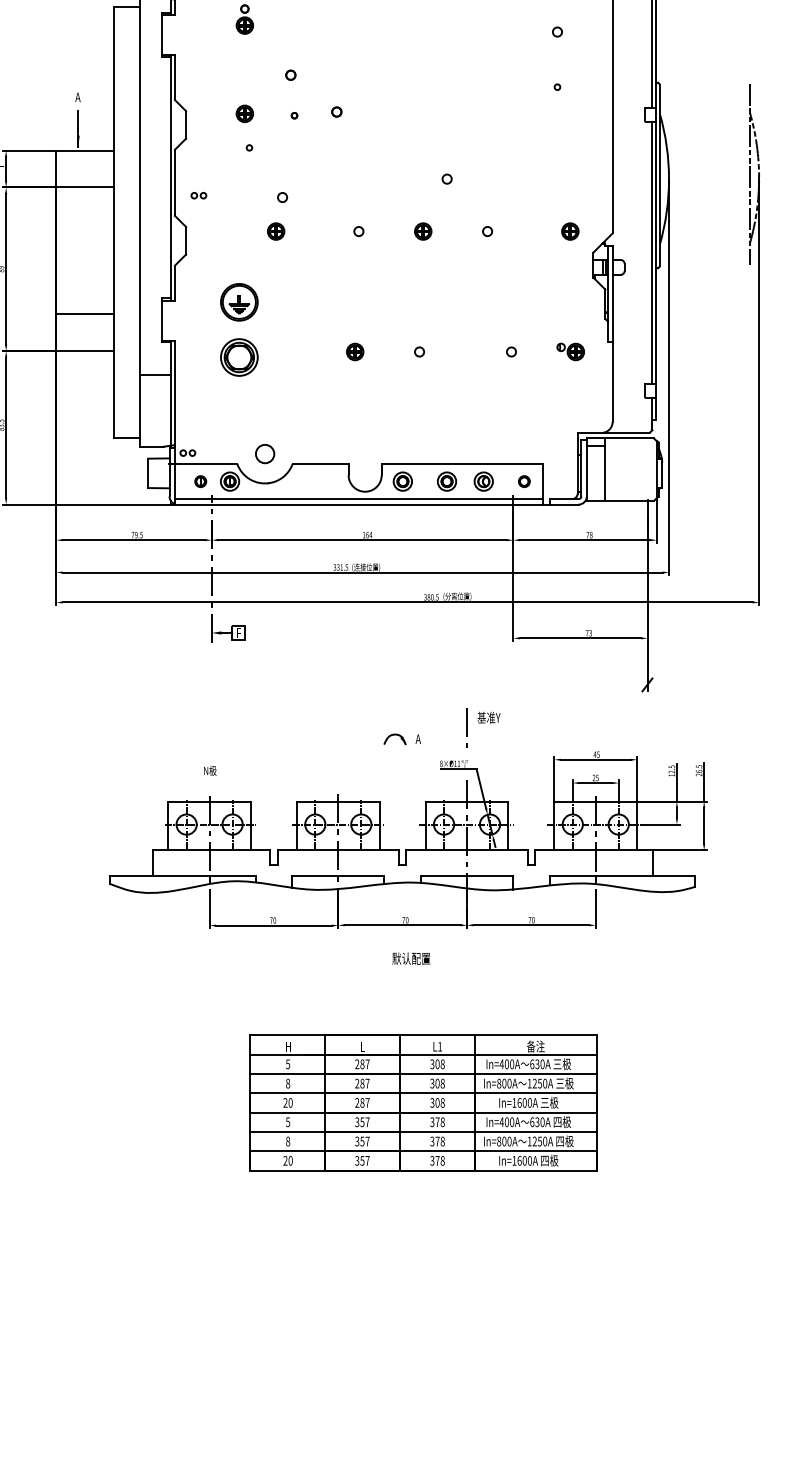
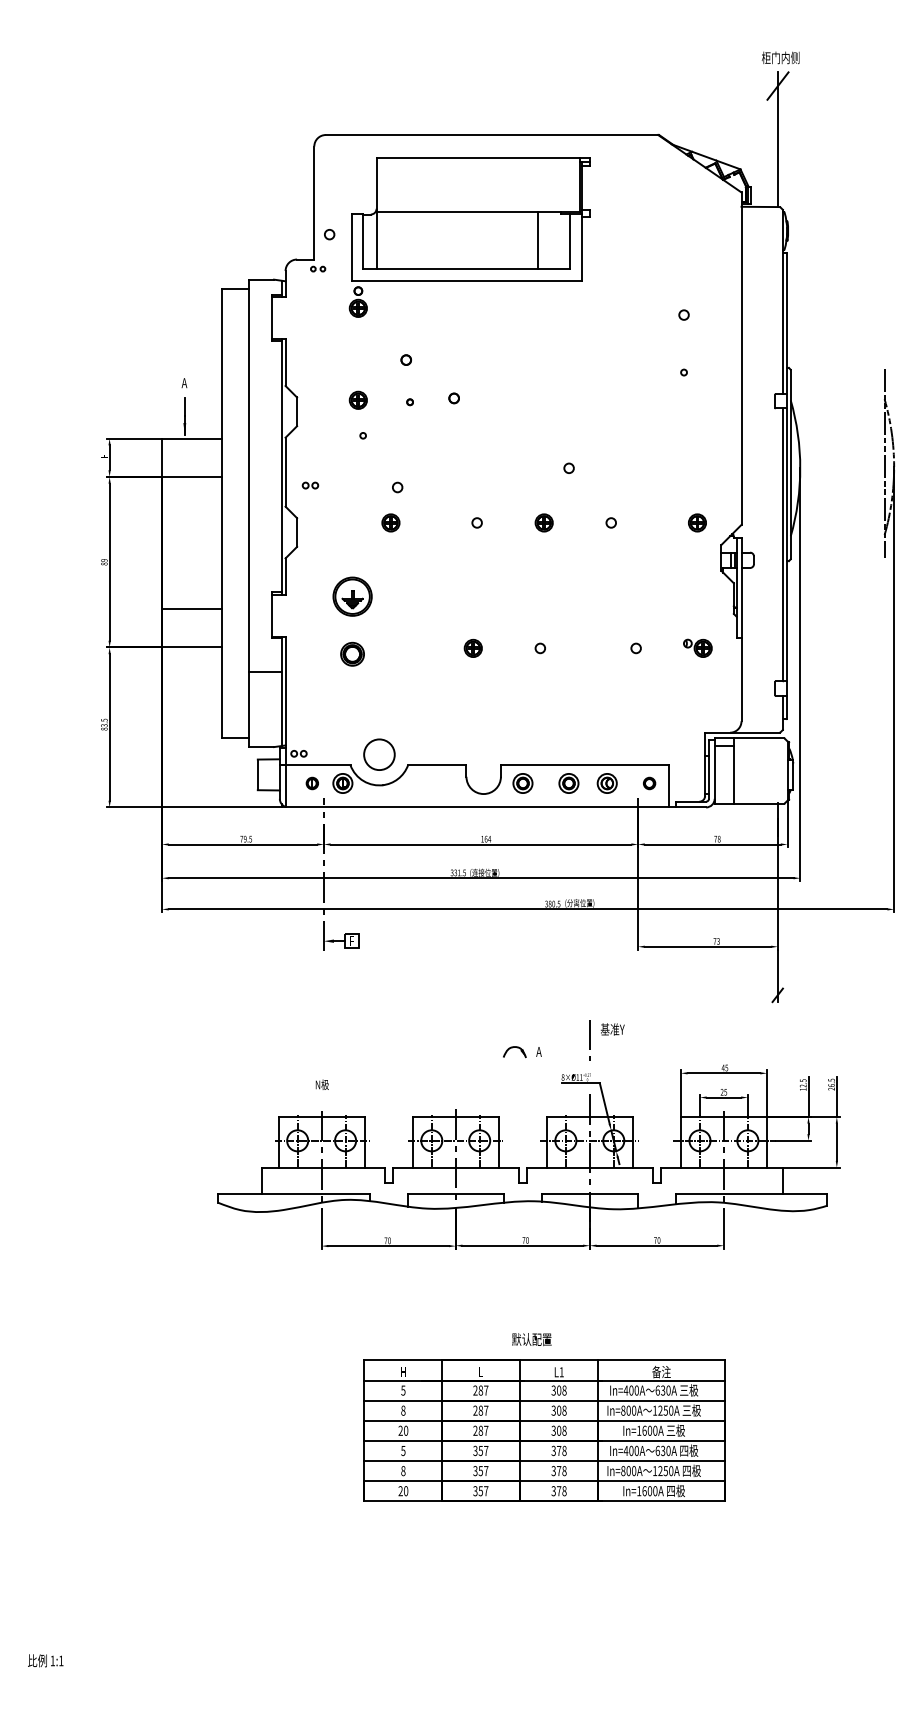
part: (239, 357) -> (352, 654), size x0.6
circle: (265, 453) -> (379, 754), size x1.6
line: (358, 498) -> (476, 801), removed
text: (411, 958) -> (531, 1339), moved

